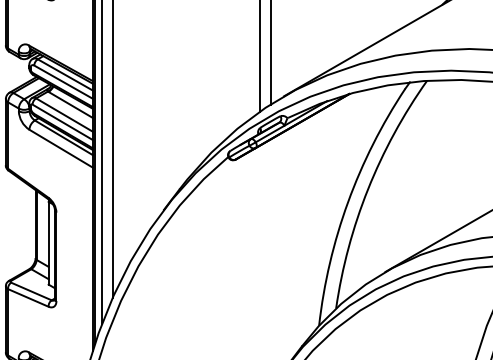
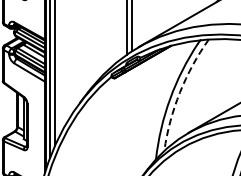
arc: (367, 189) -> (179, 92), solid -> dashed

